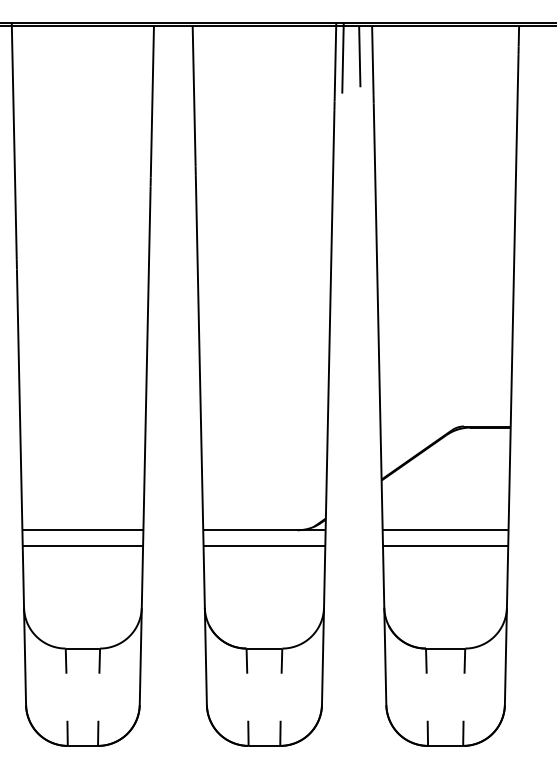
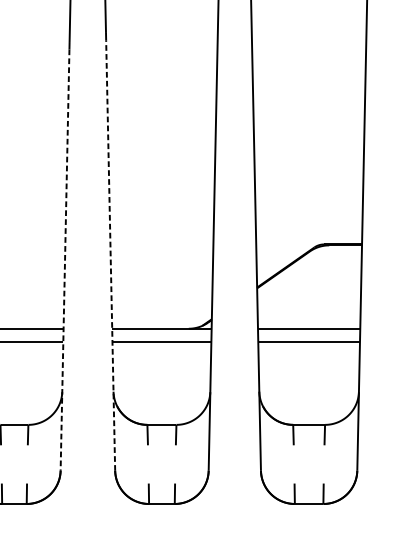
line: (201, 439) -> (110, 255), solid -> dashed
line: (145, 446) -> (65, 260), solid -> dashed

